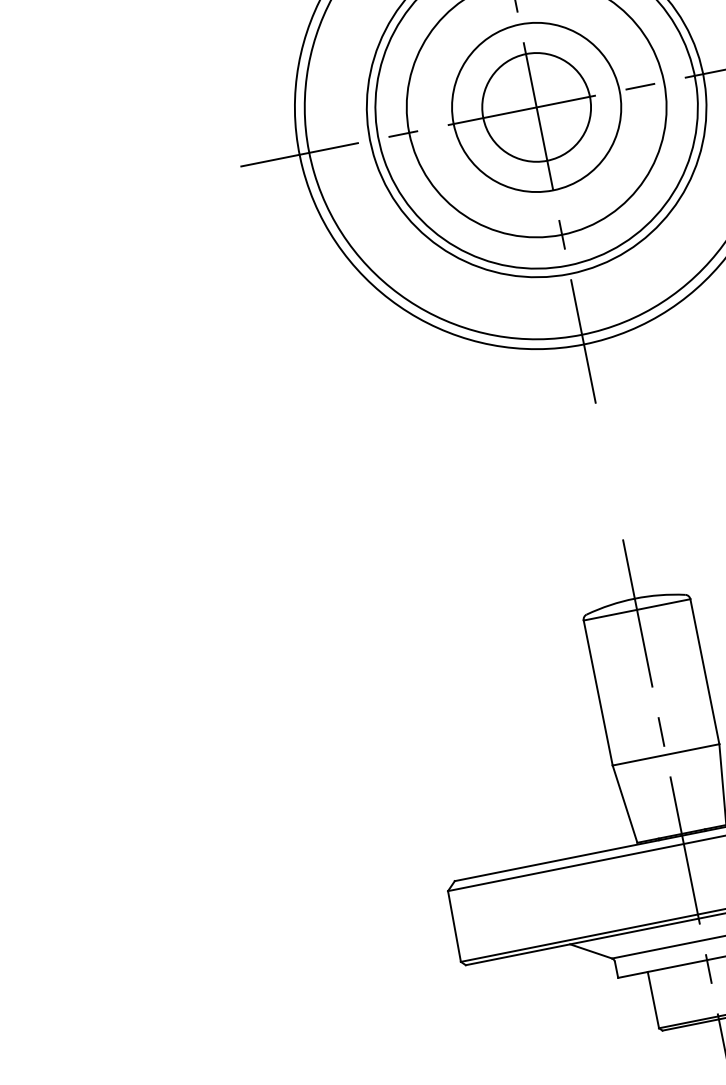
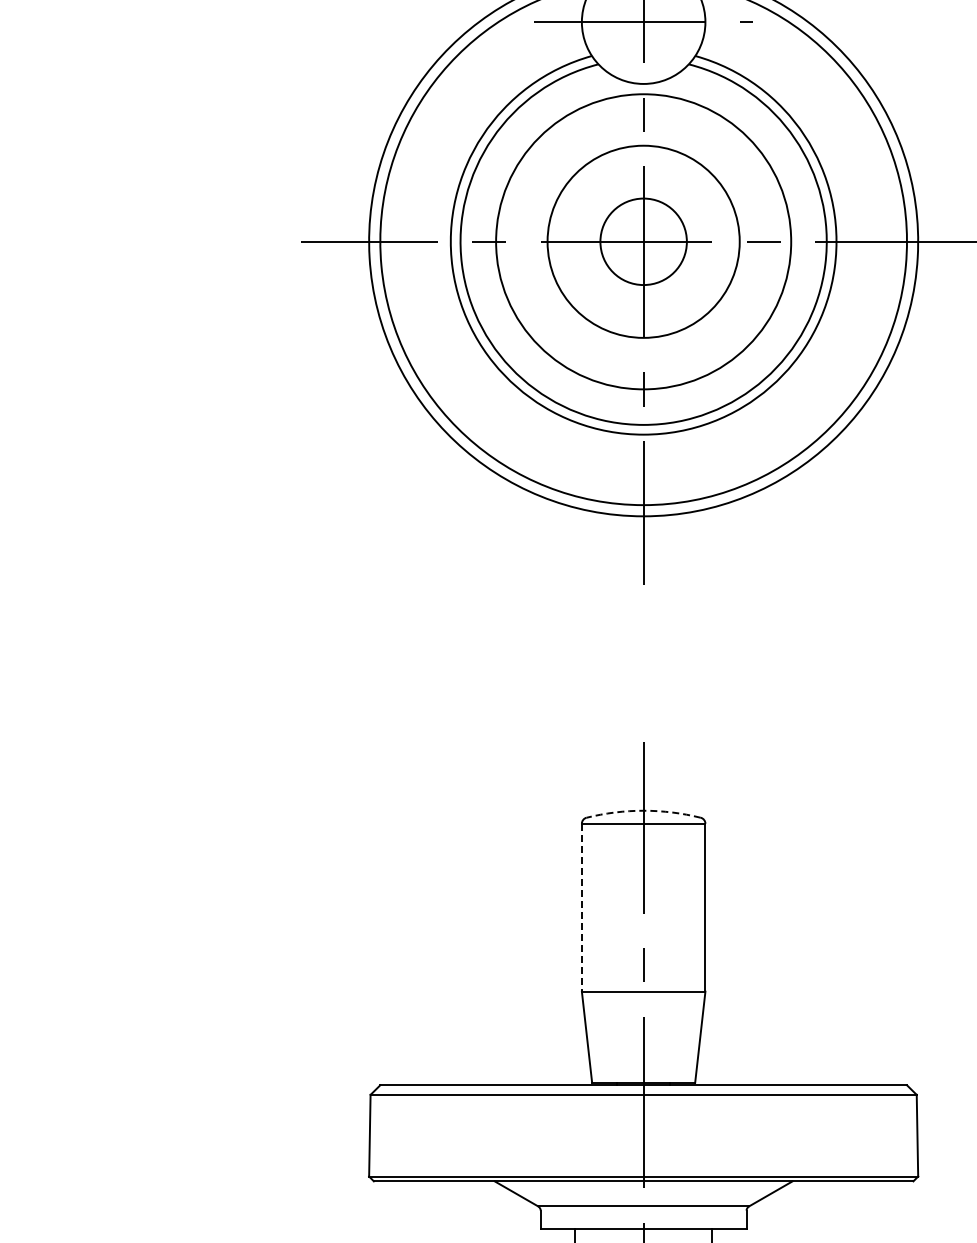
circle: (536, 107) -> (643, 241), size x0.7
arc: (634, 598) -> (643, 810), solid -> dashed
line: (597, 692) -> (581, 907), solid -> dashed

